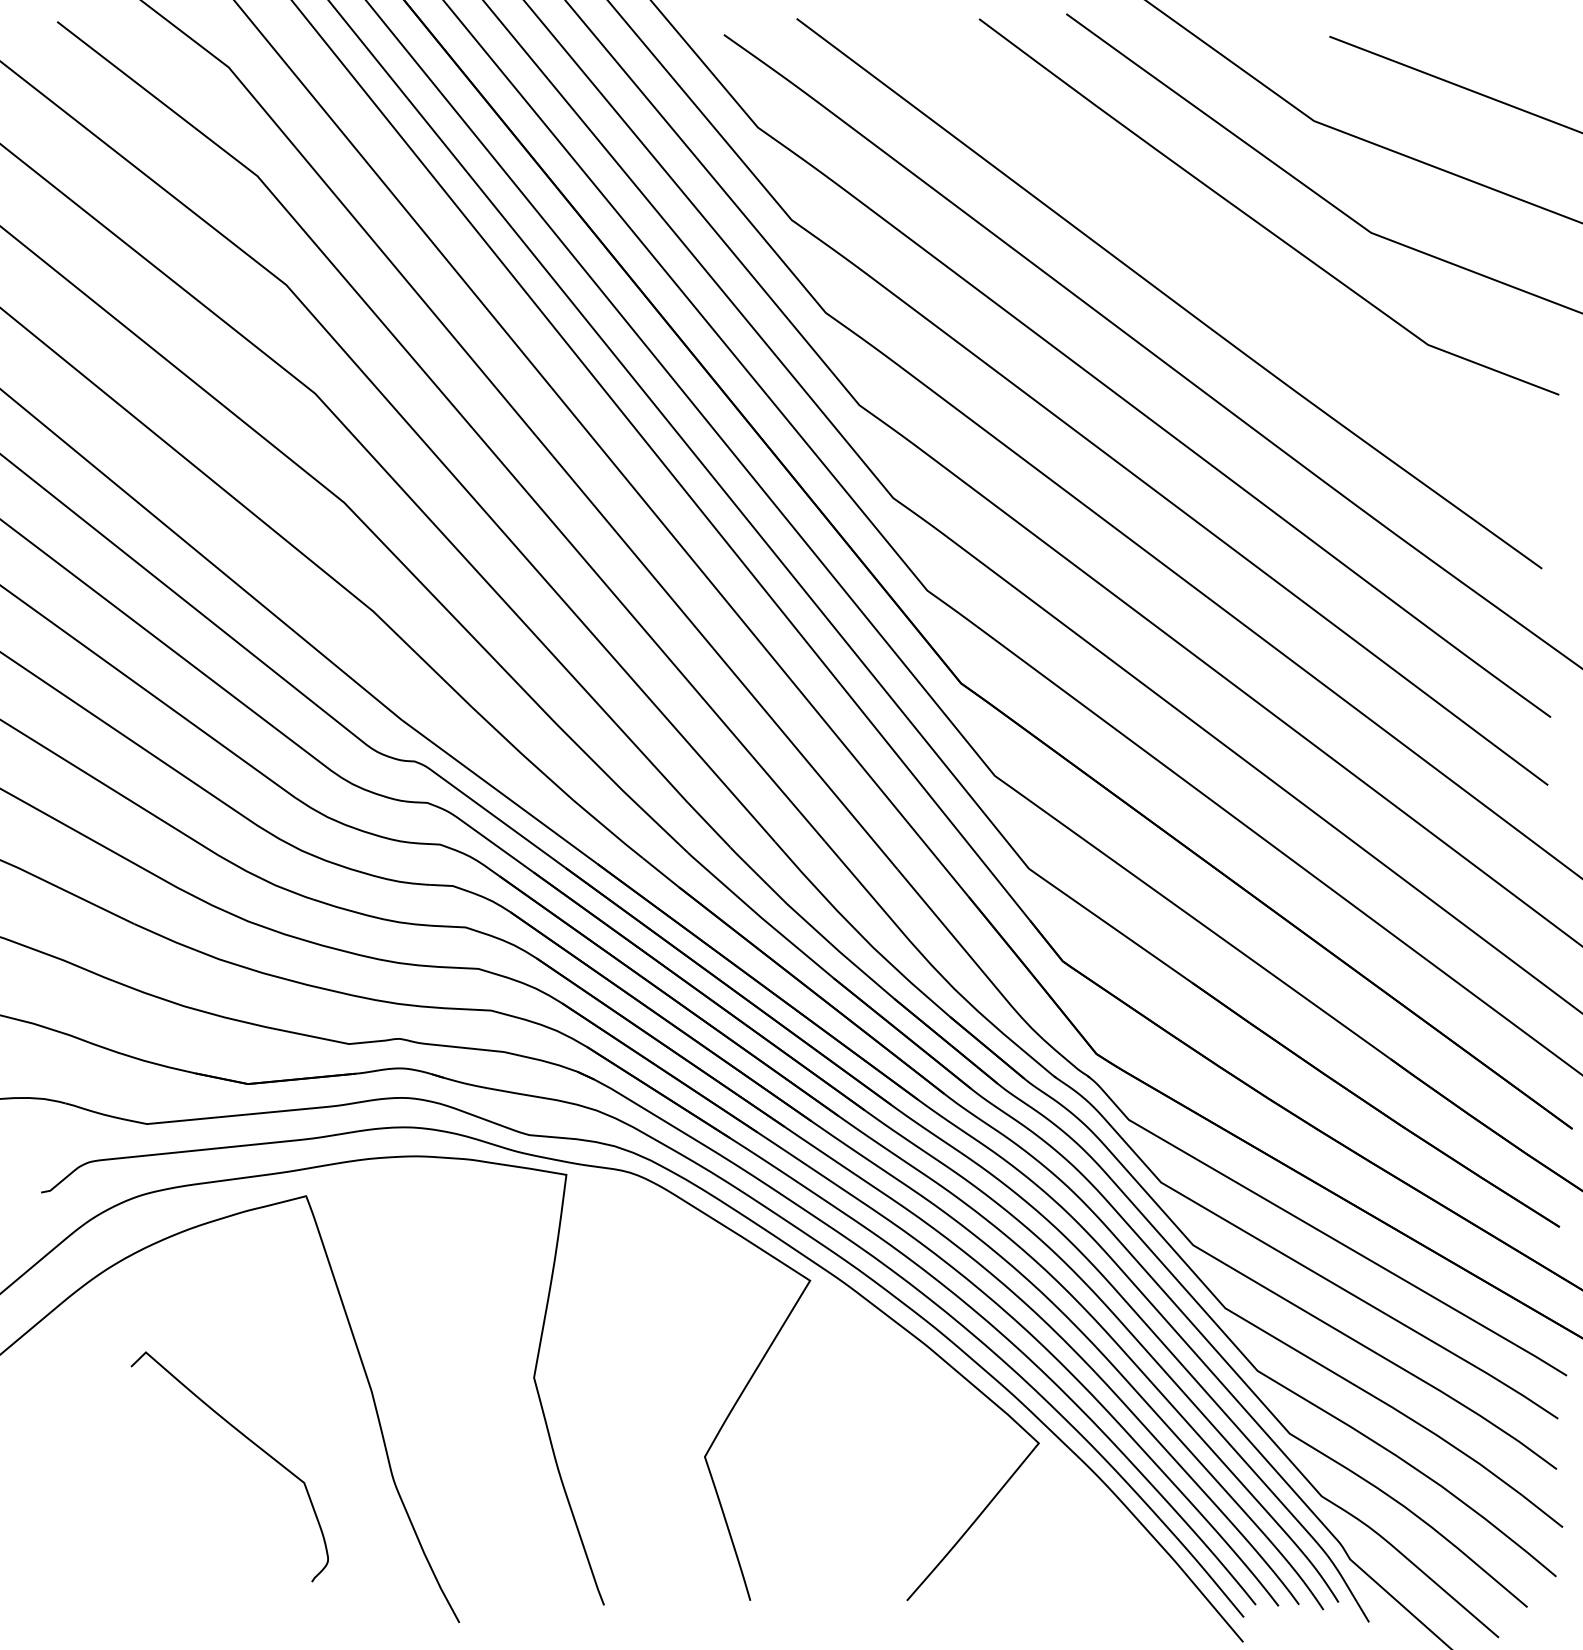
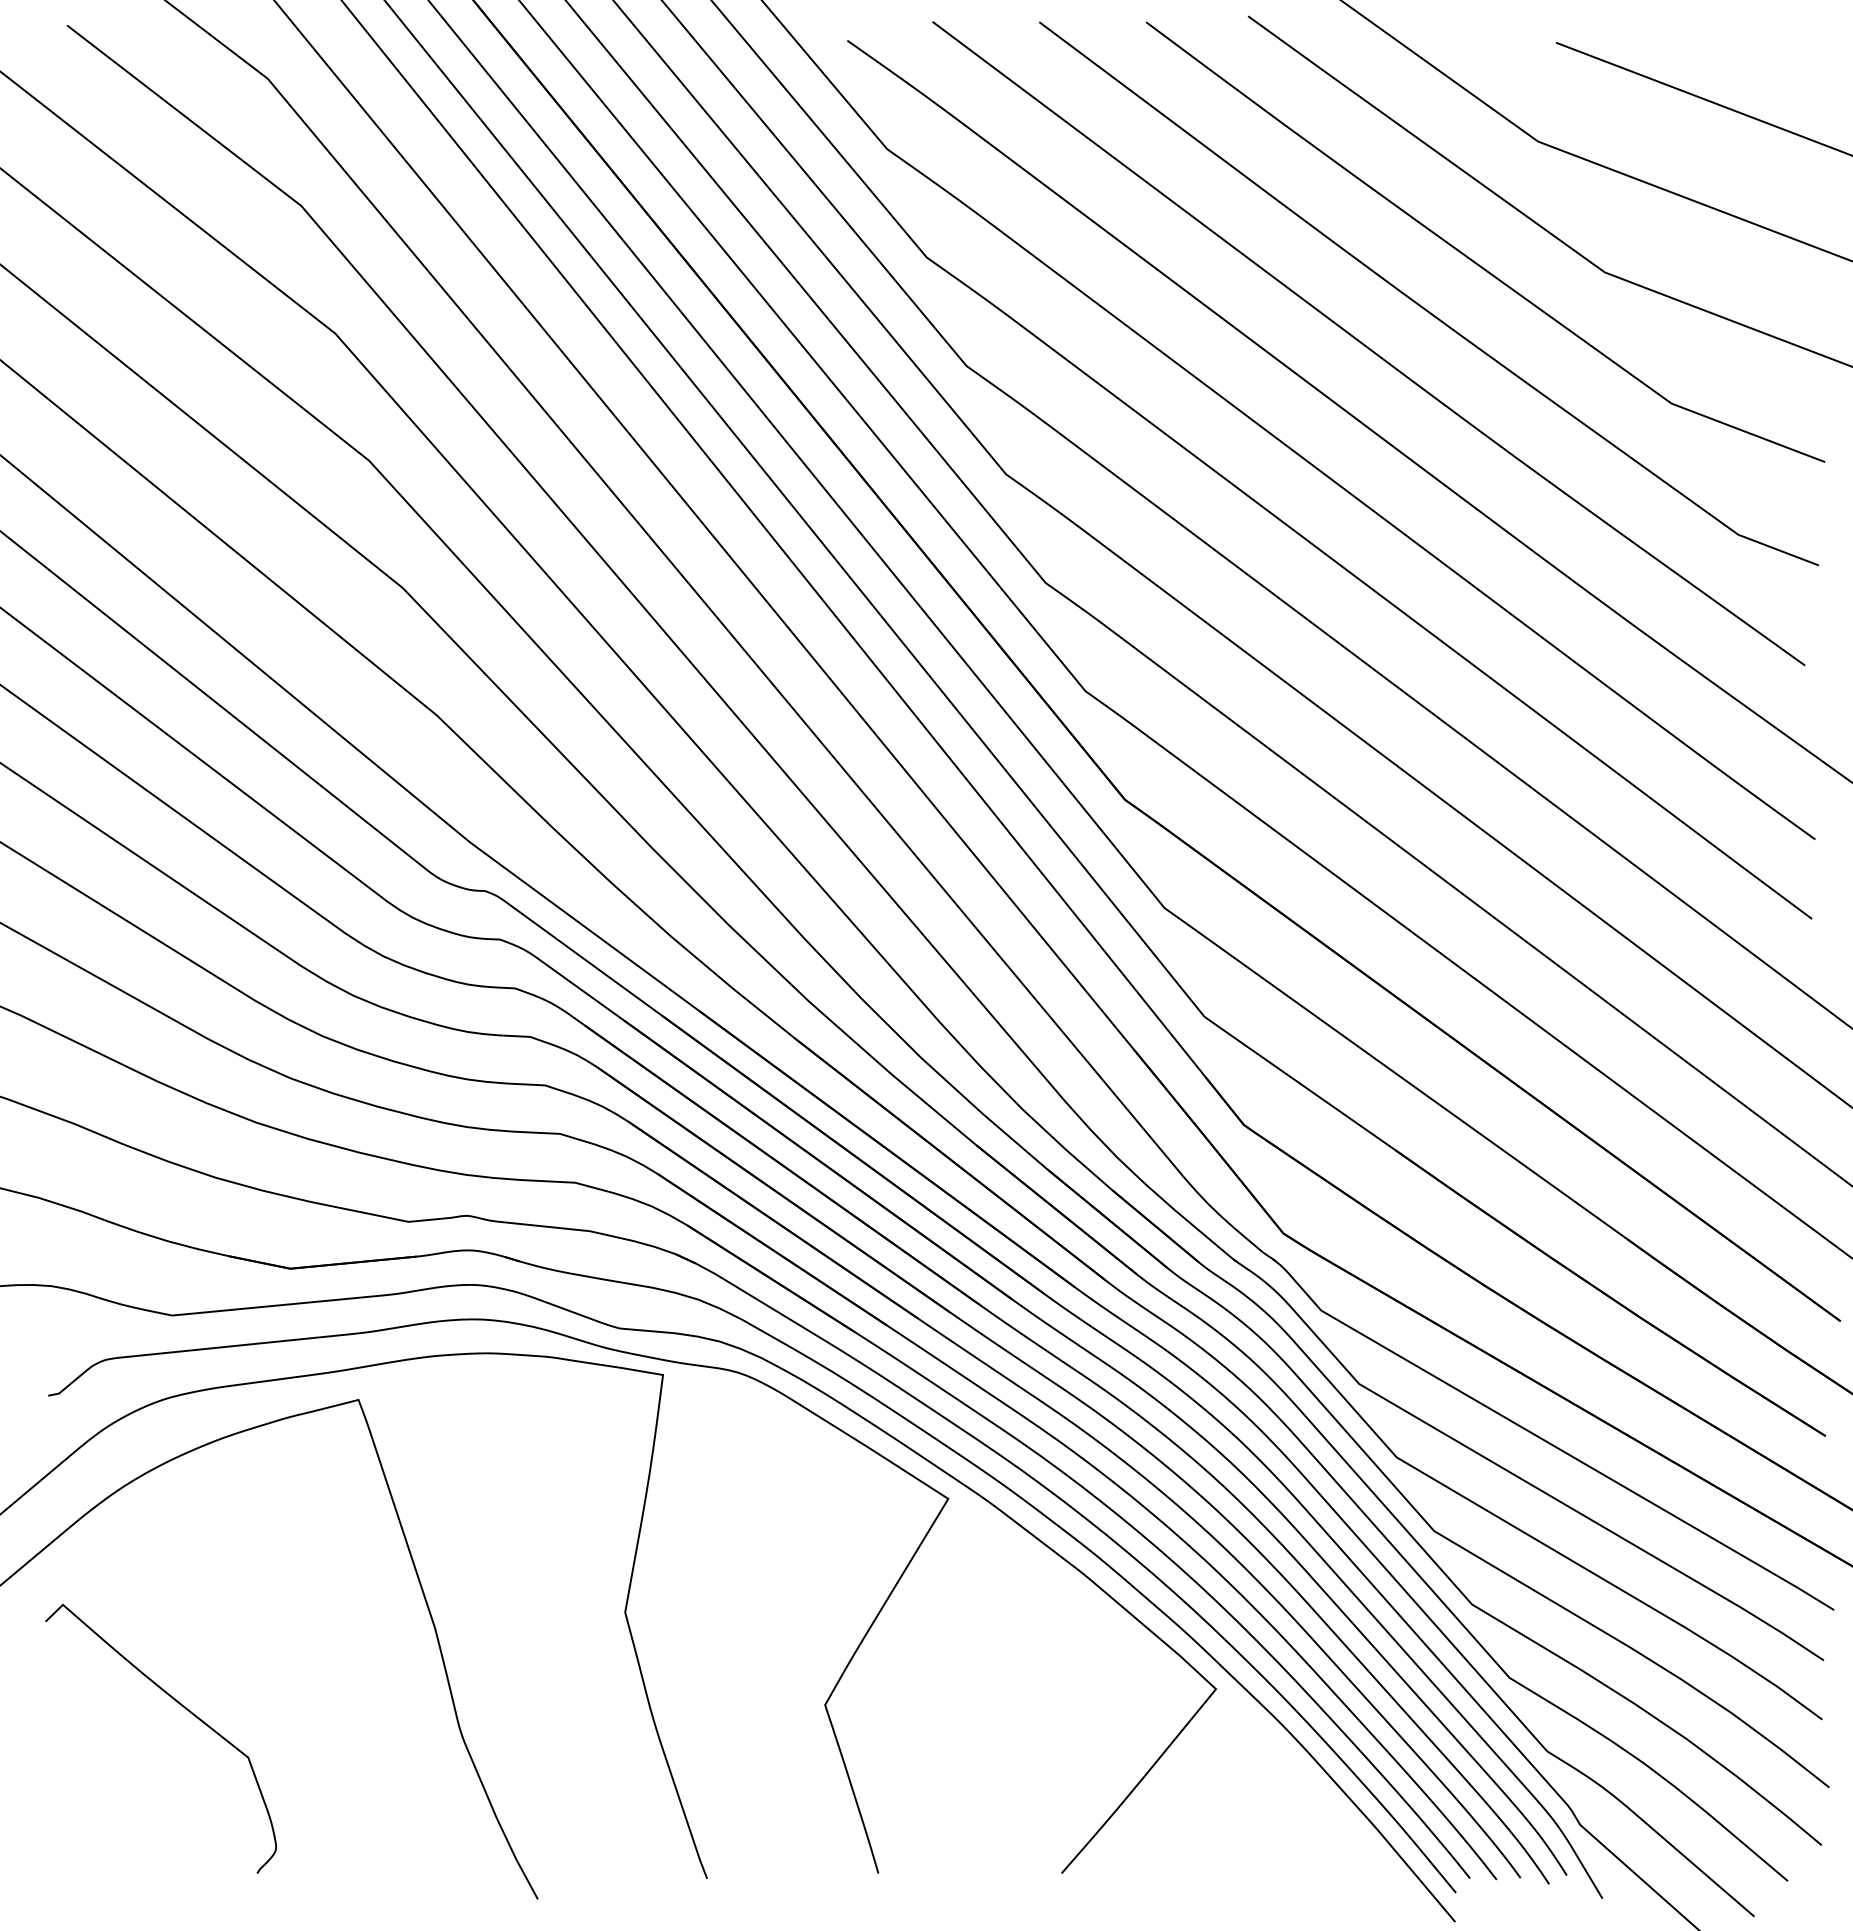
curve: (1213, 260) -> (1420, 304), added
curve: (247, 1439) -> (181, 1706), moved

